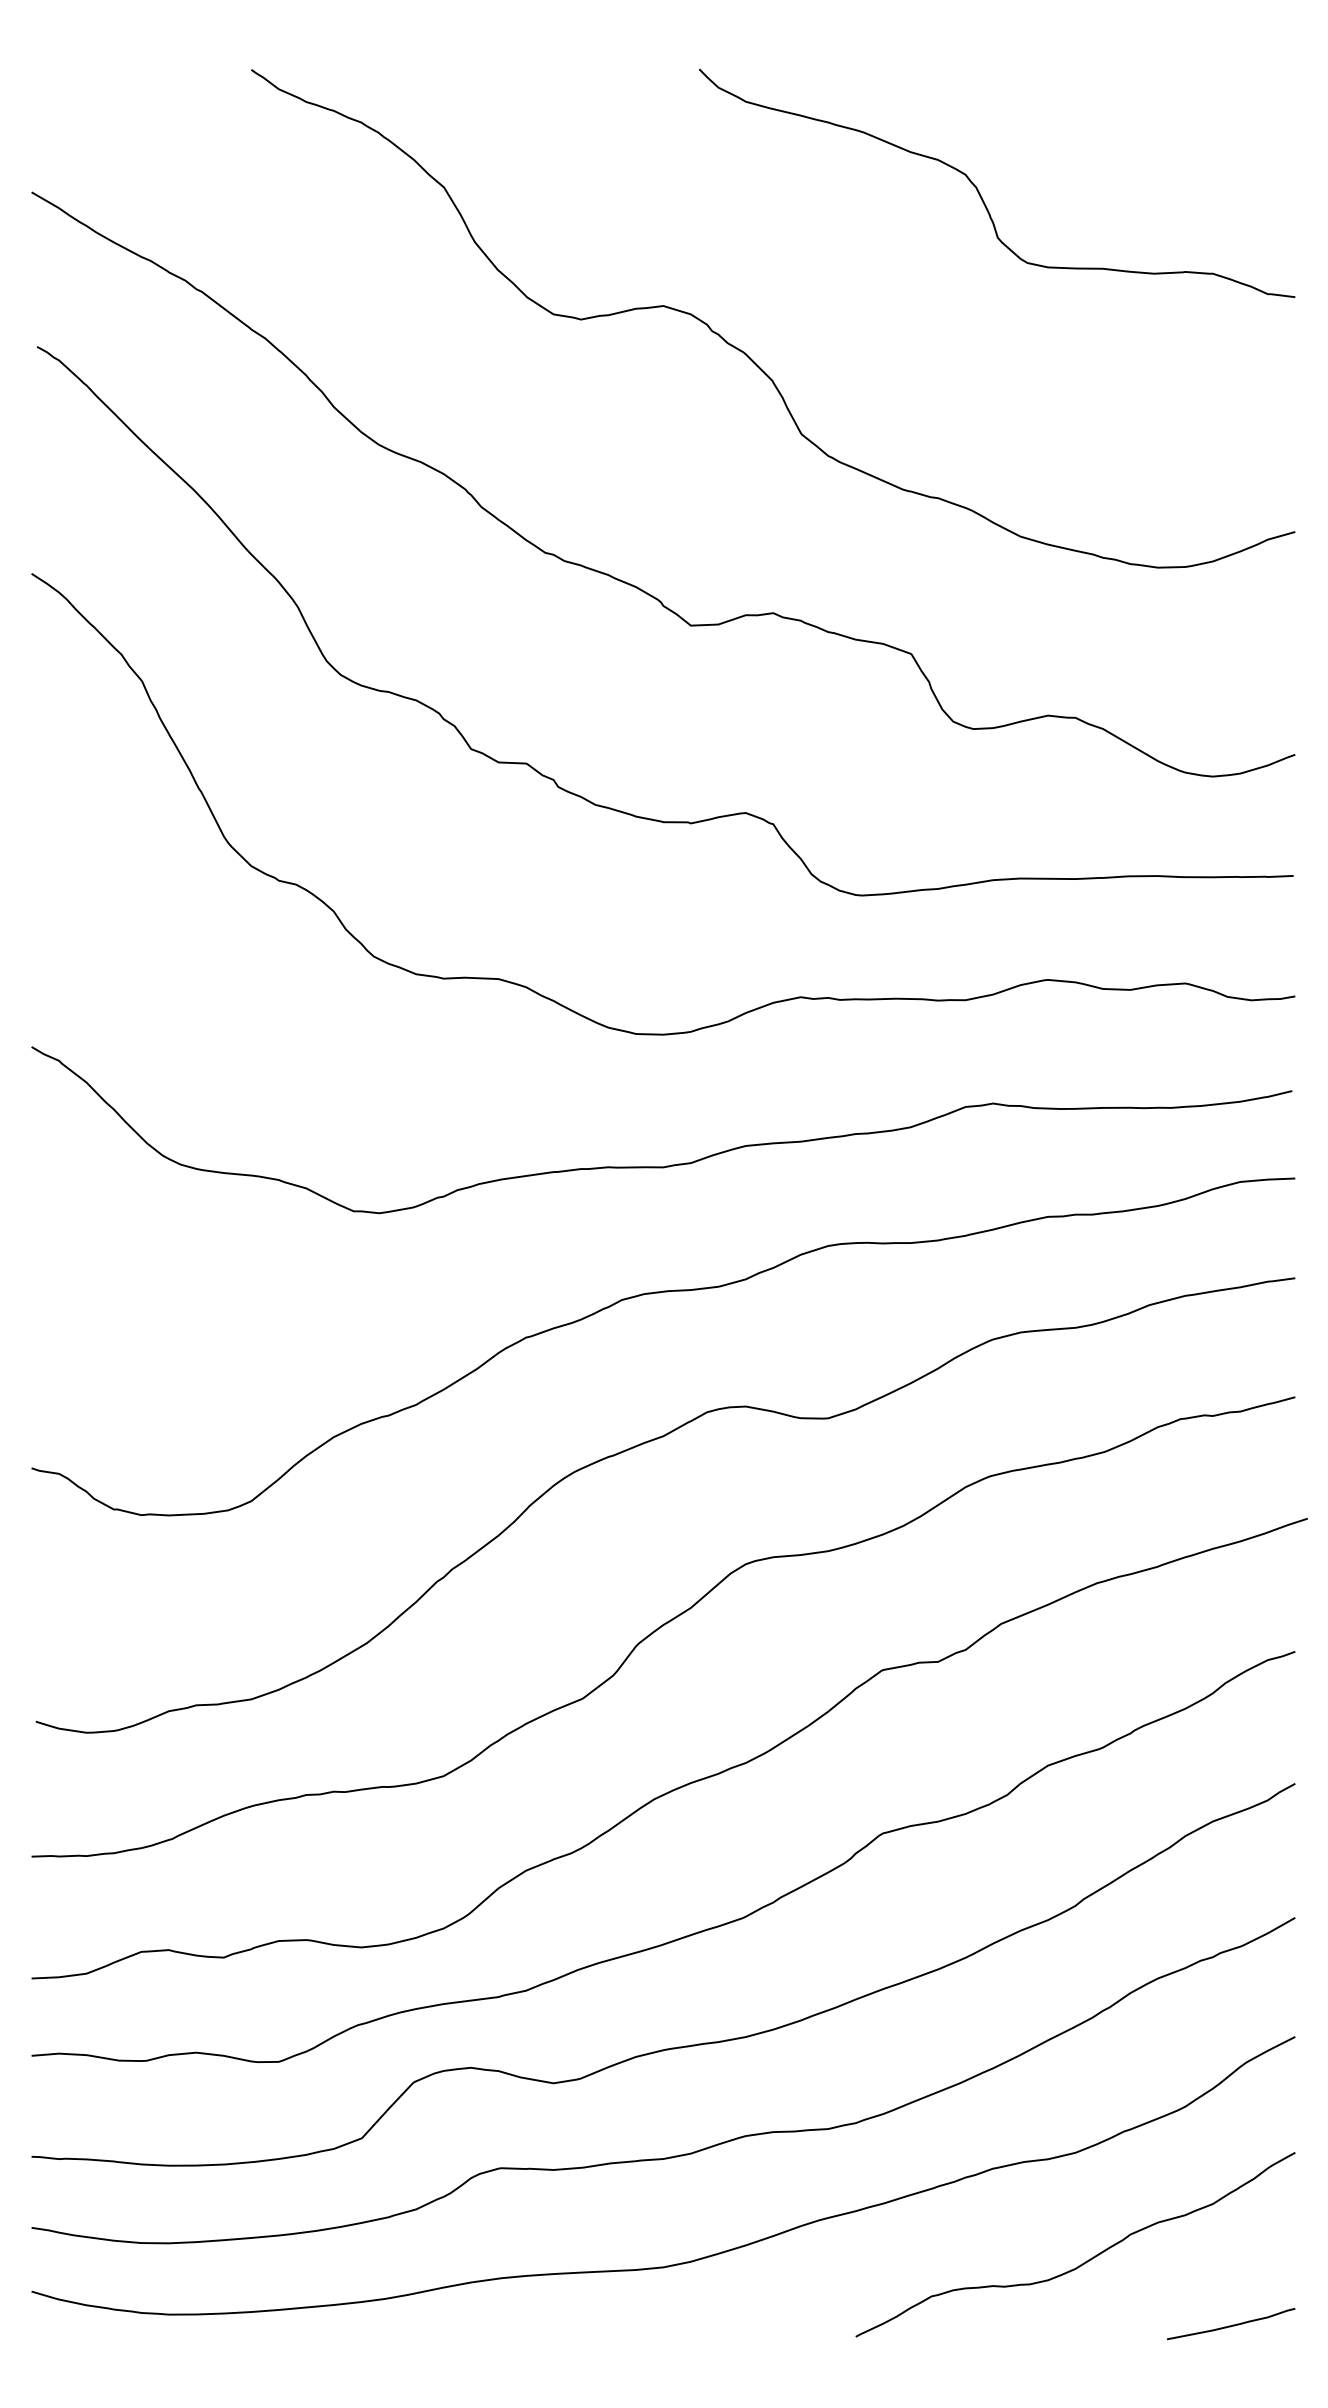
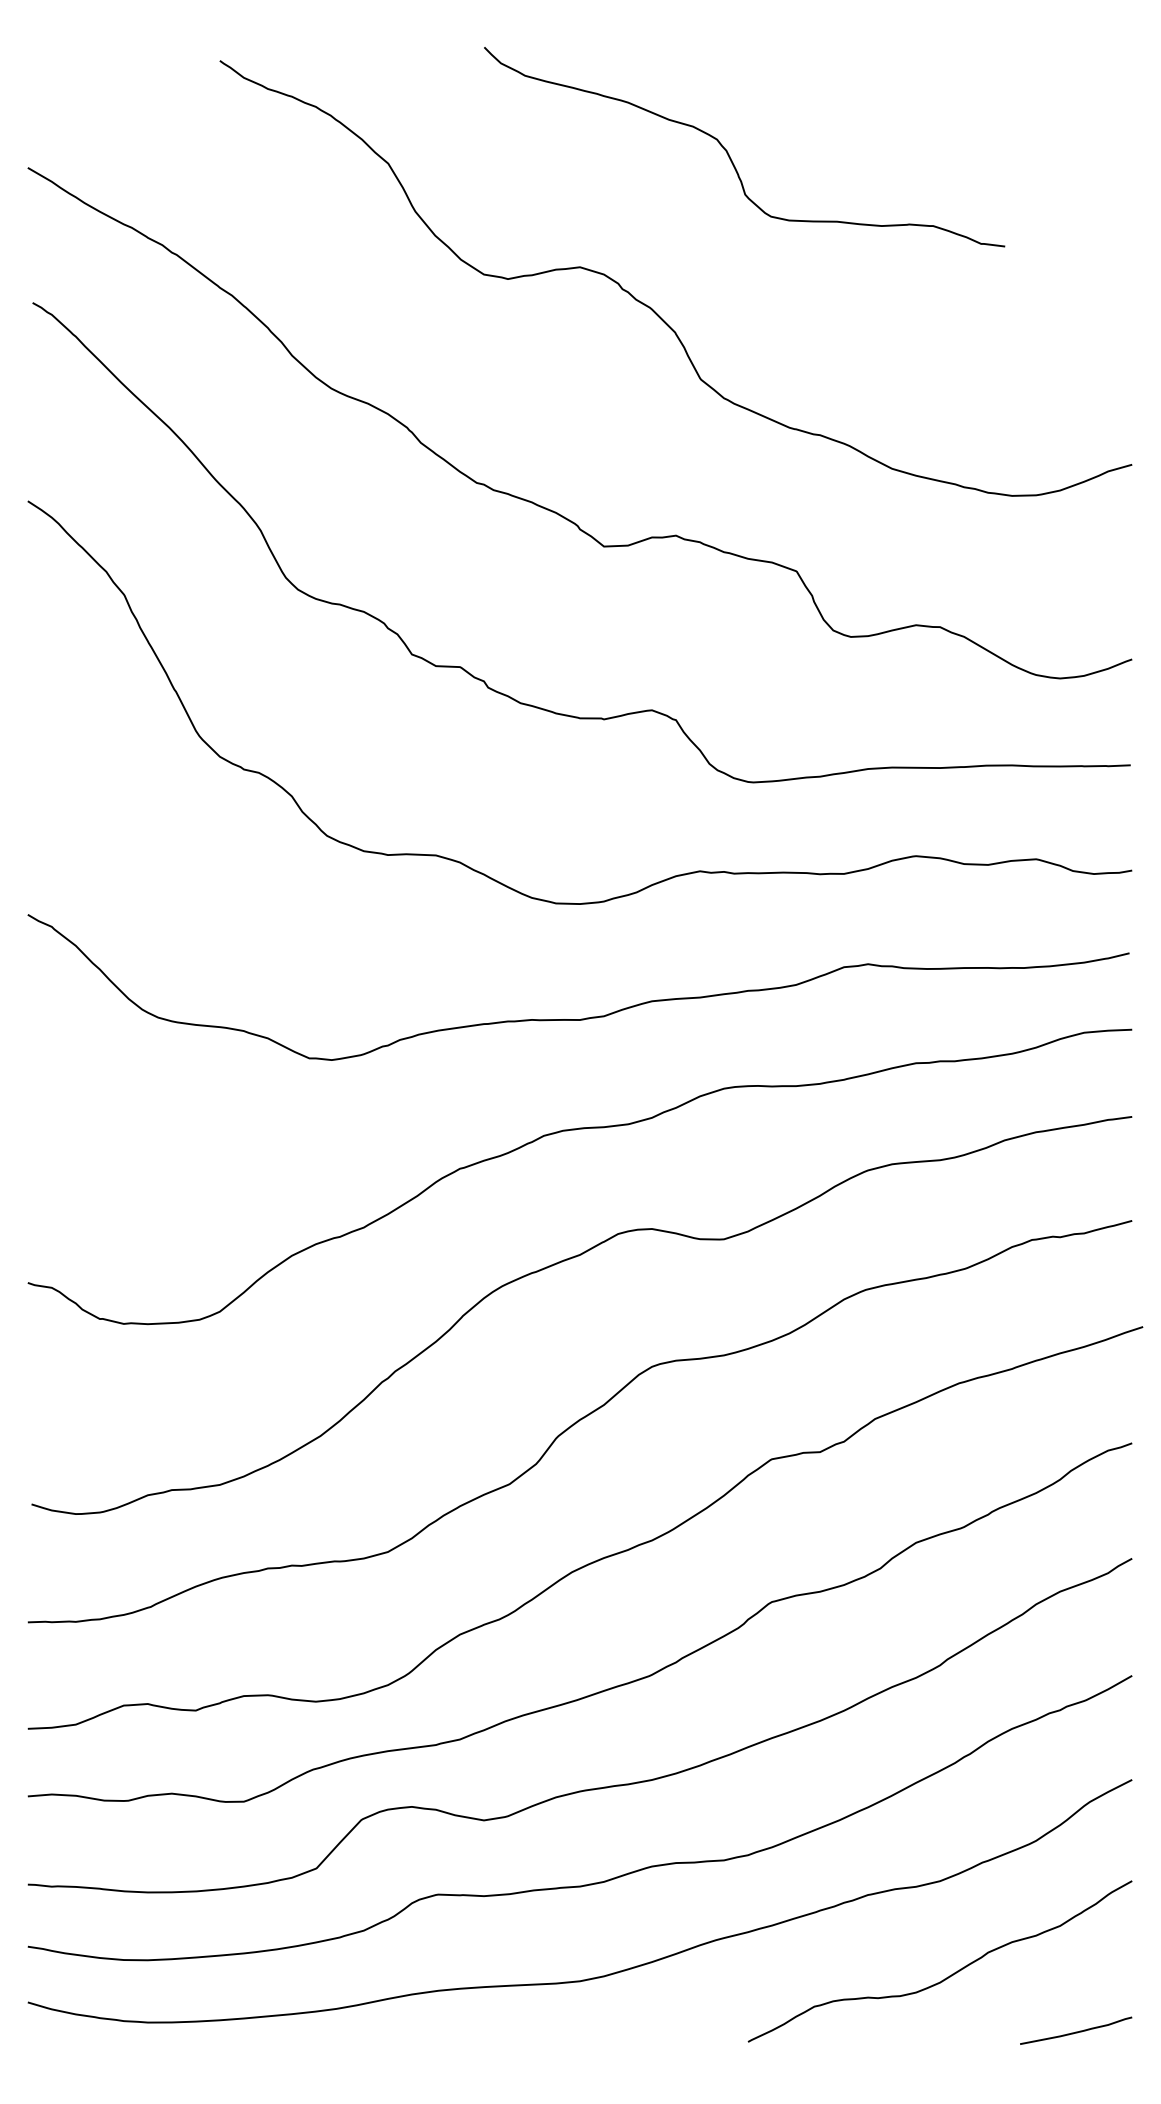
curve: (979, 191) -> (729, 154), moved

